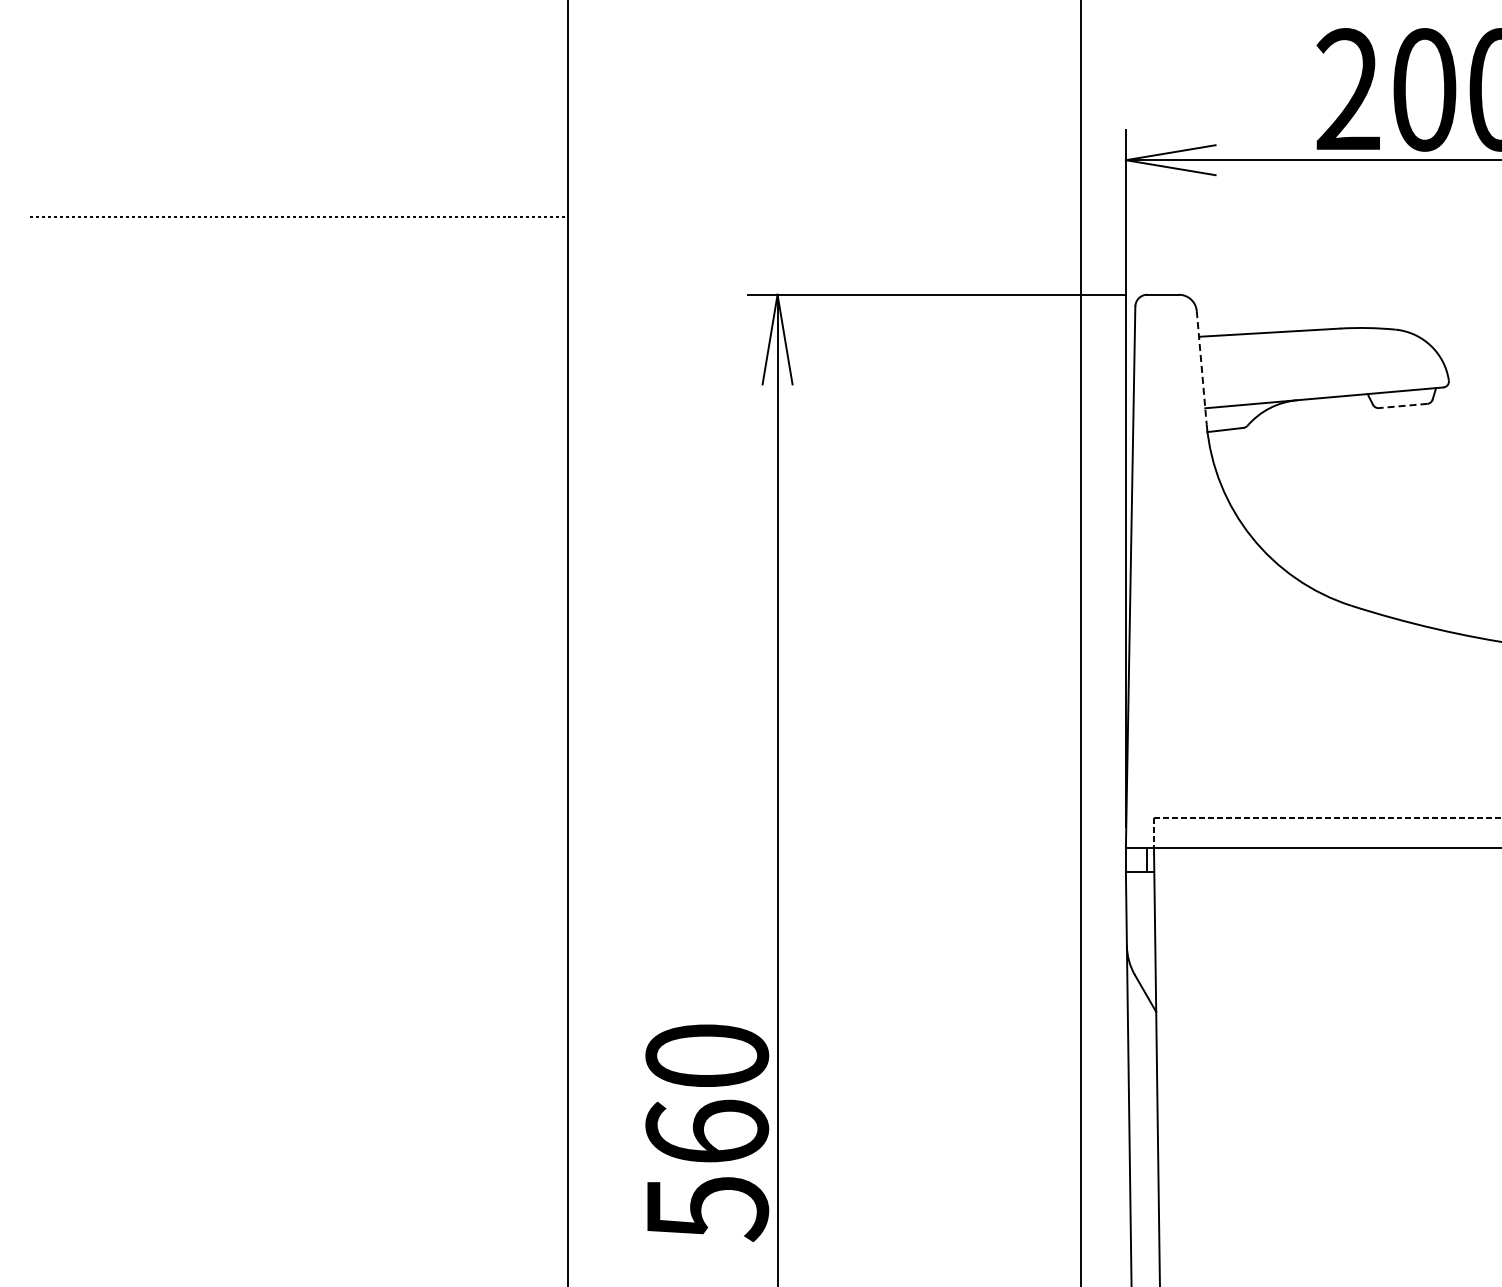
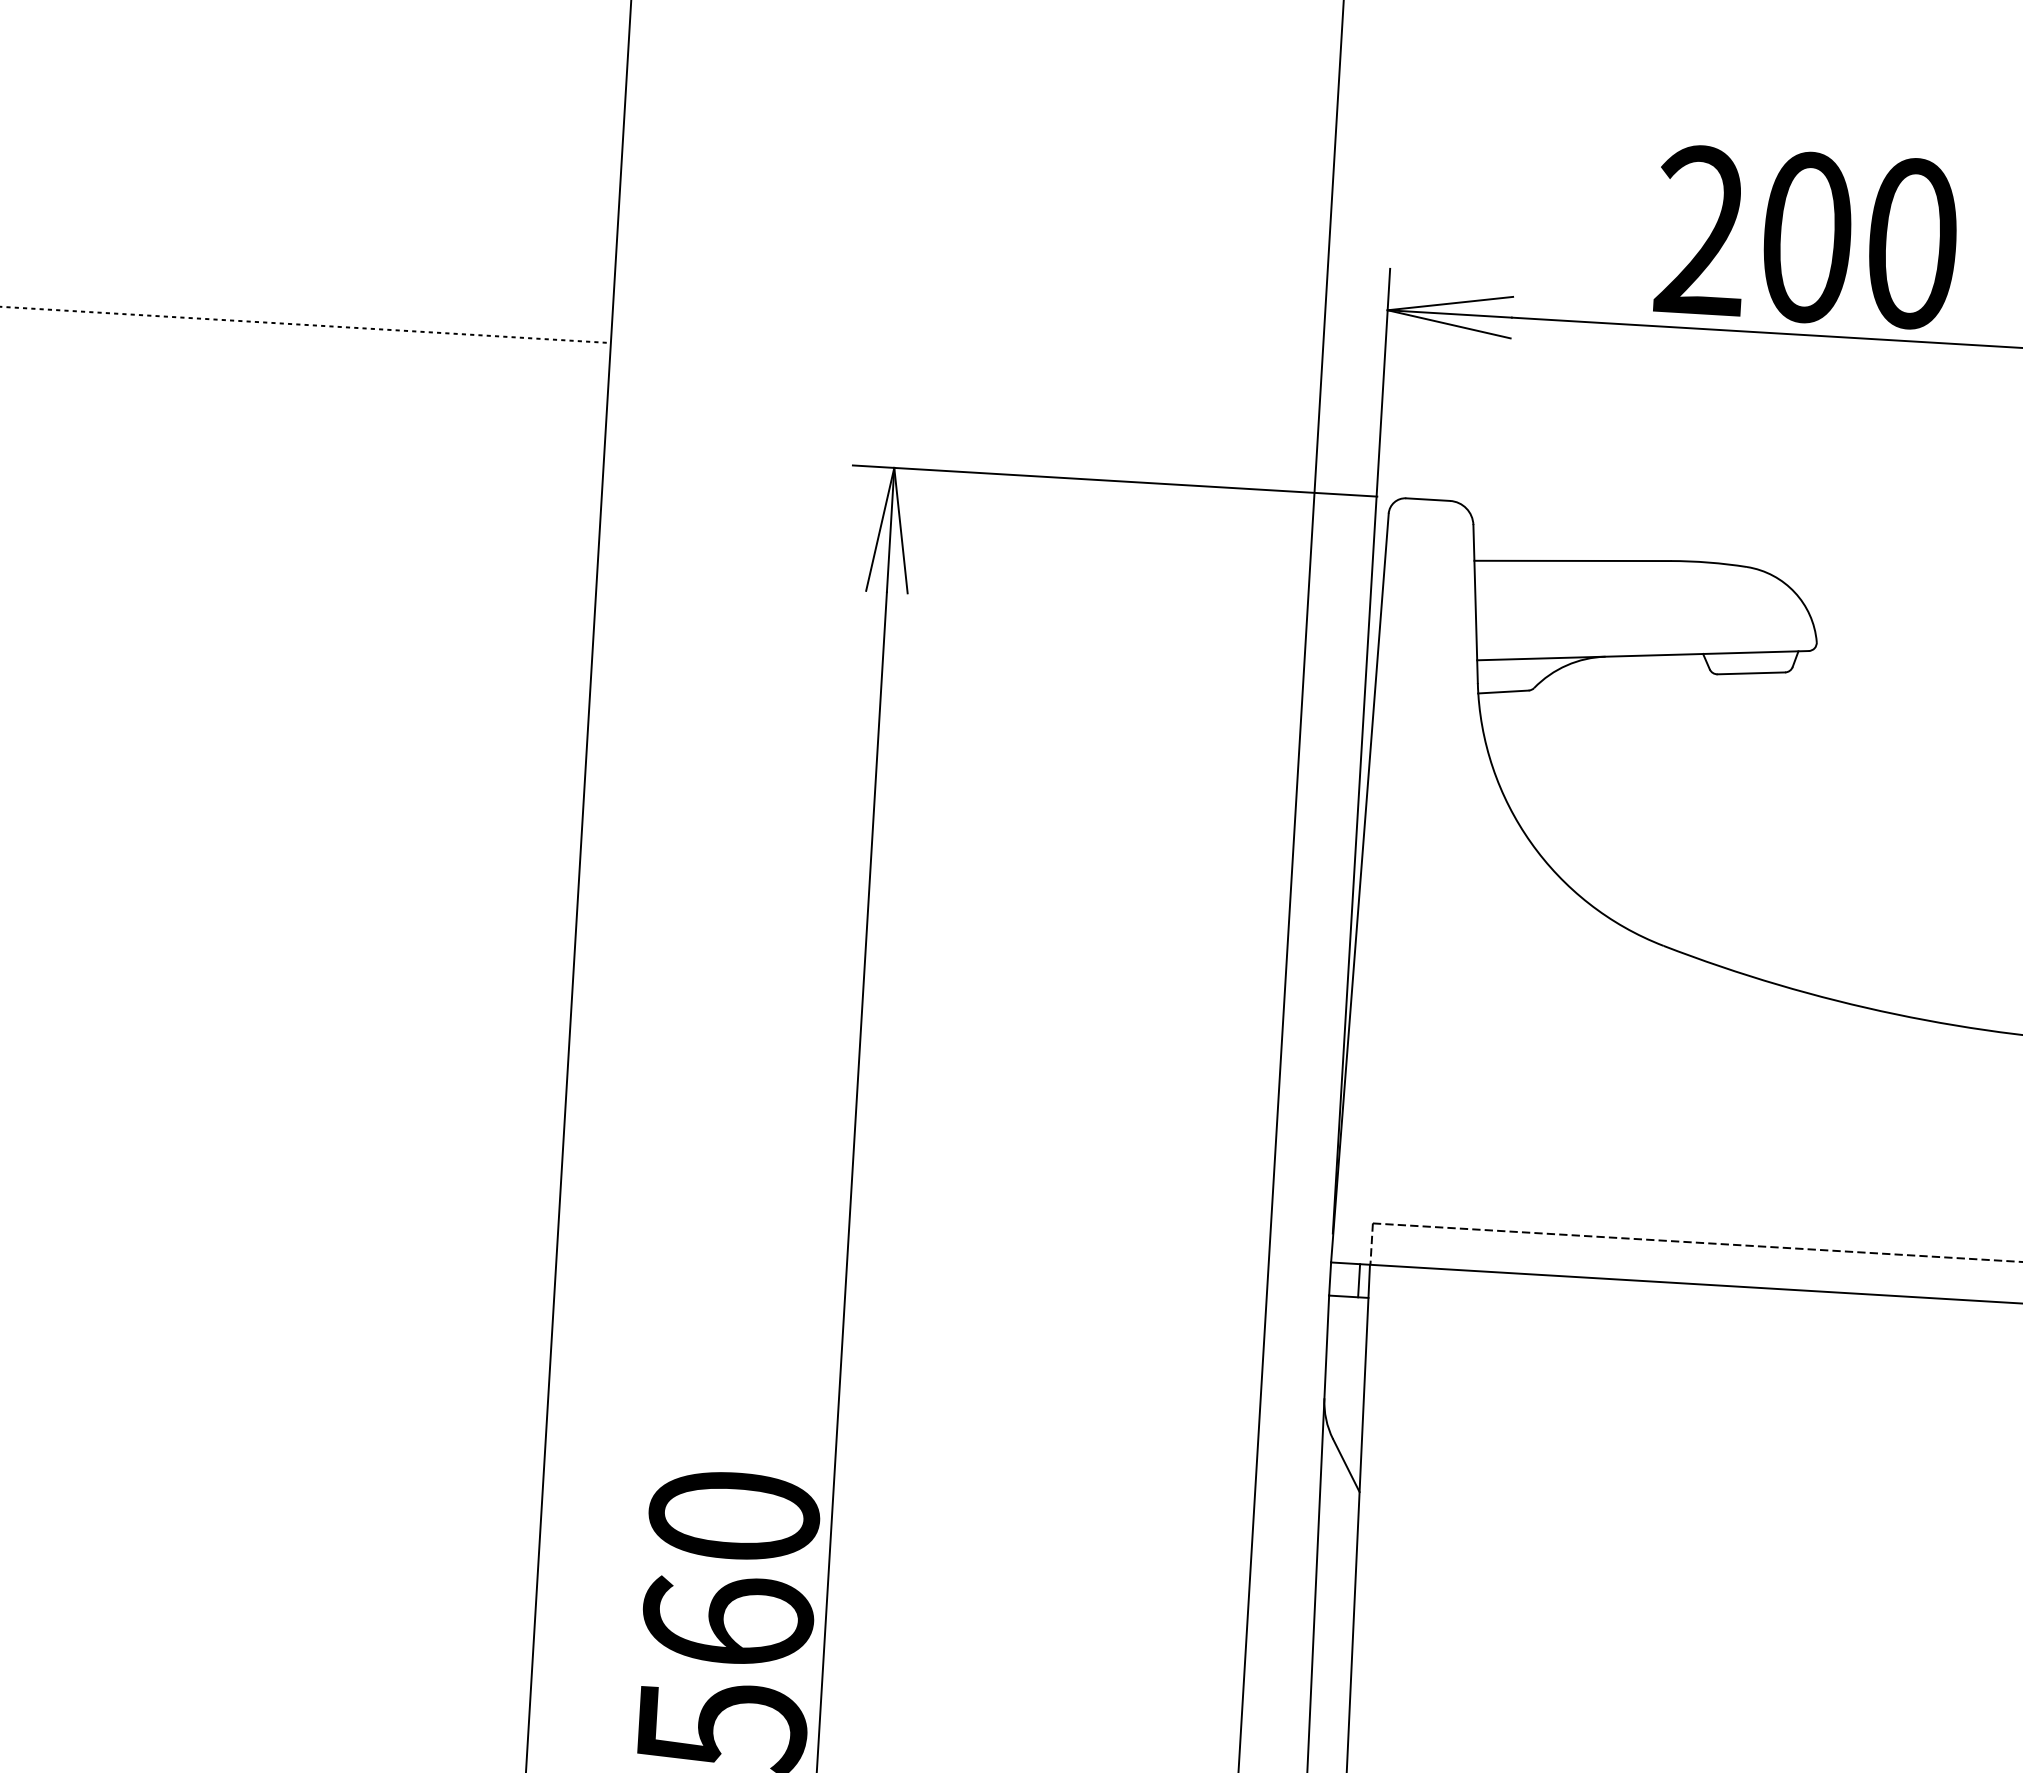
line: (1201, 367) -> (1475, 603), dashed -> solid
line: (1402, 406) -> (1750, 674), dashed -> solid

